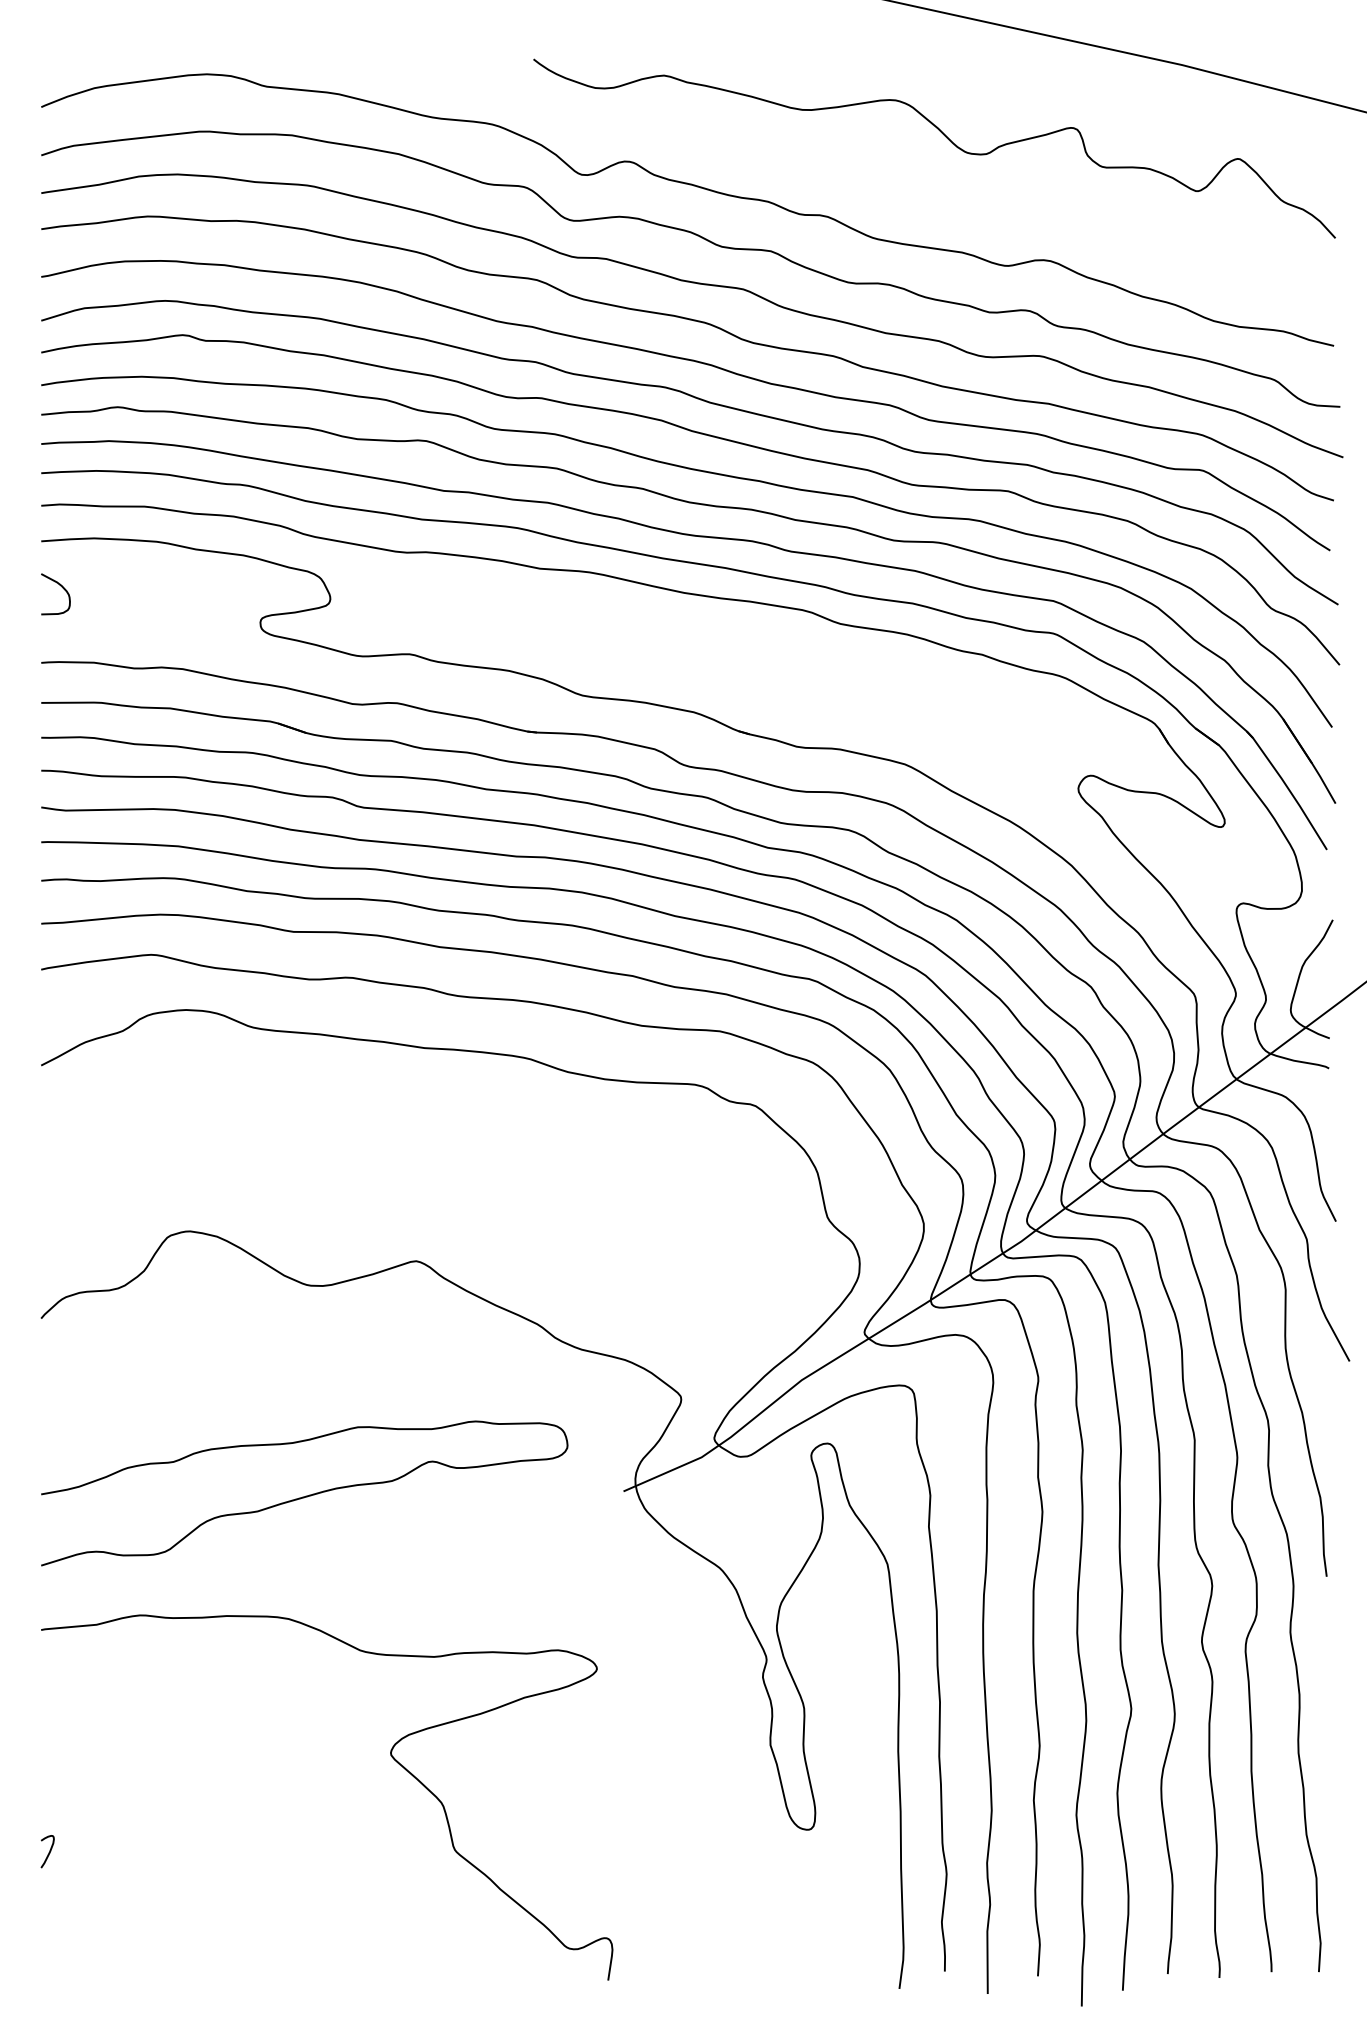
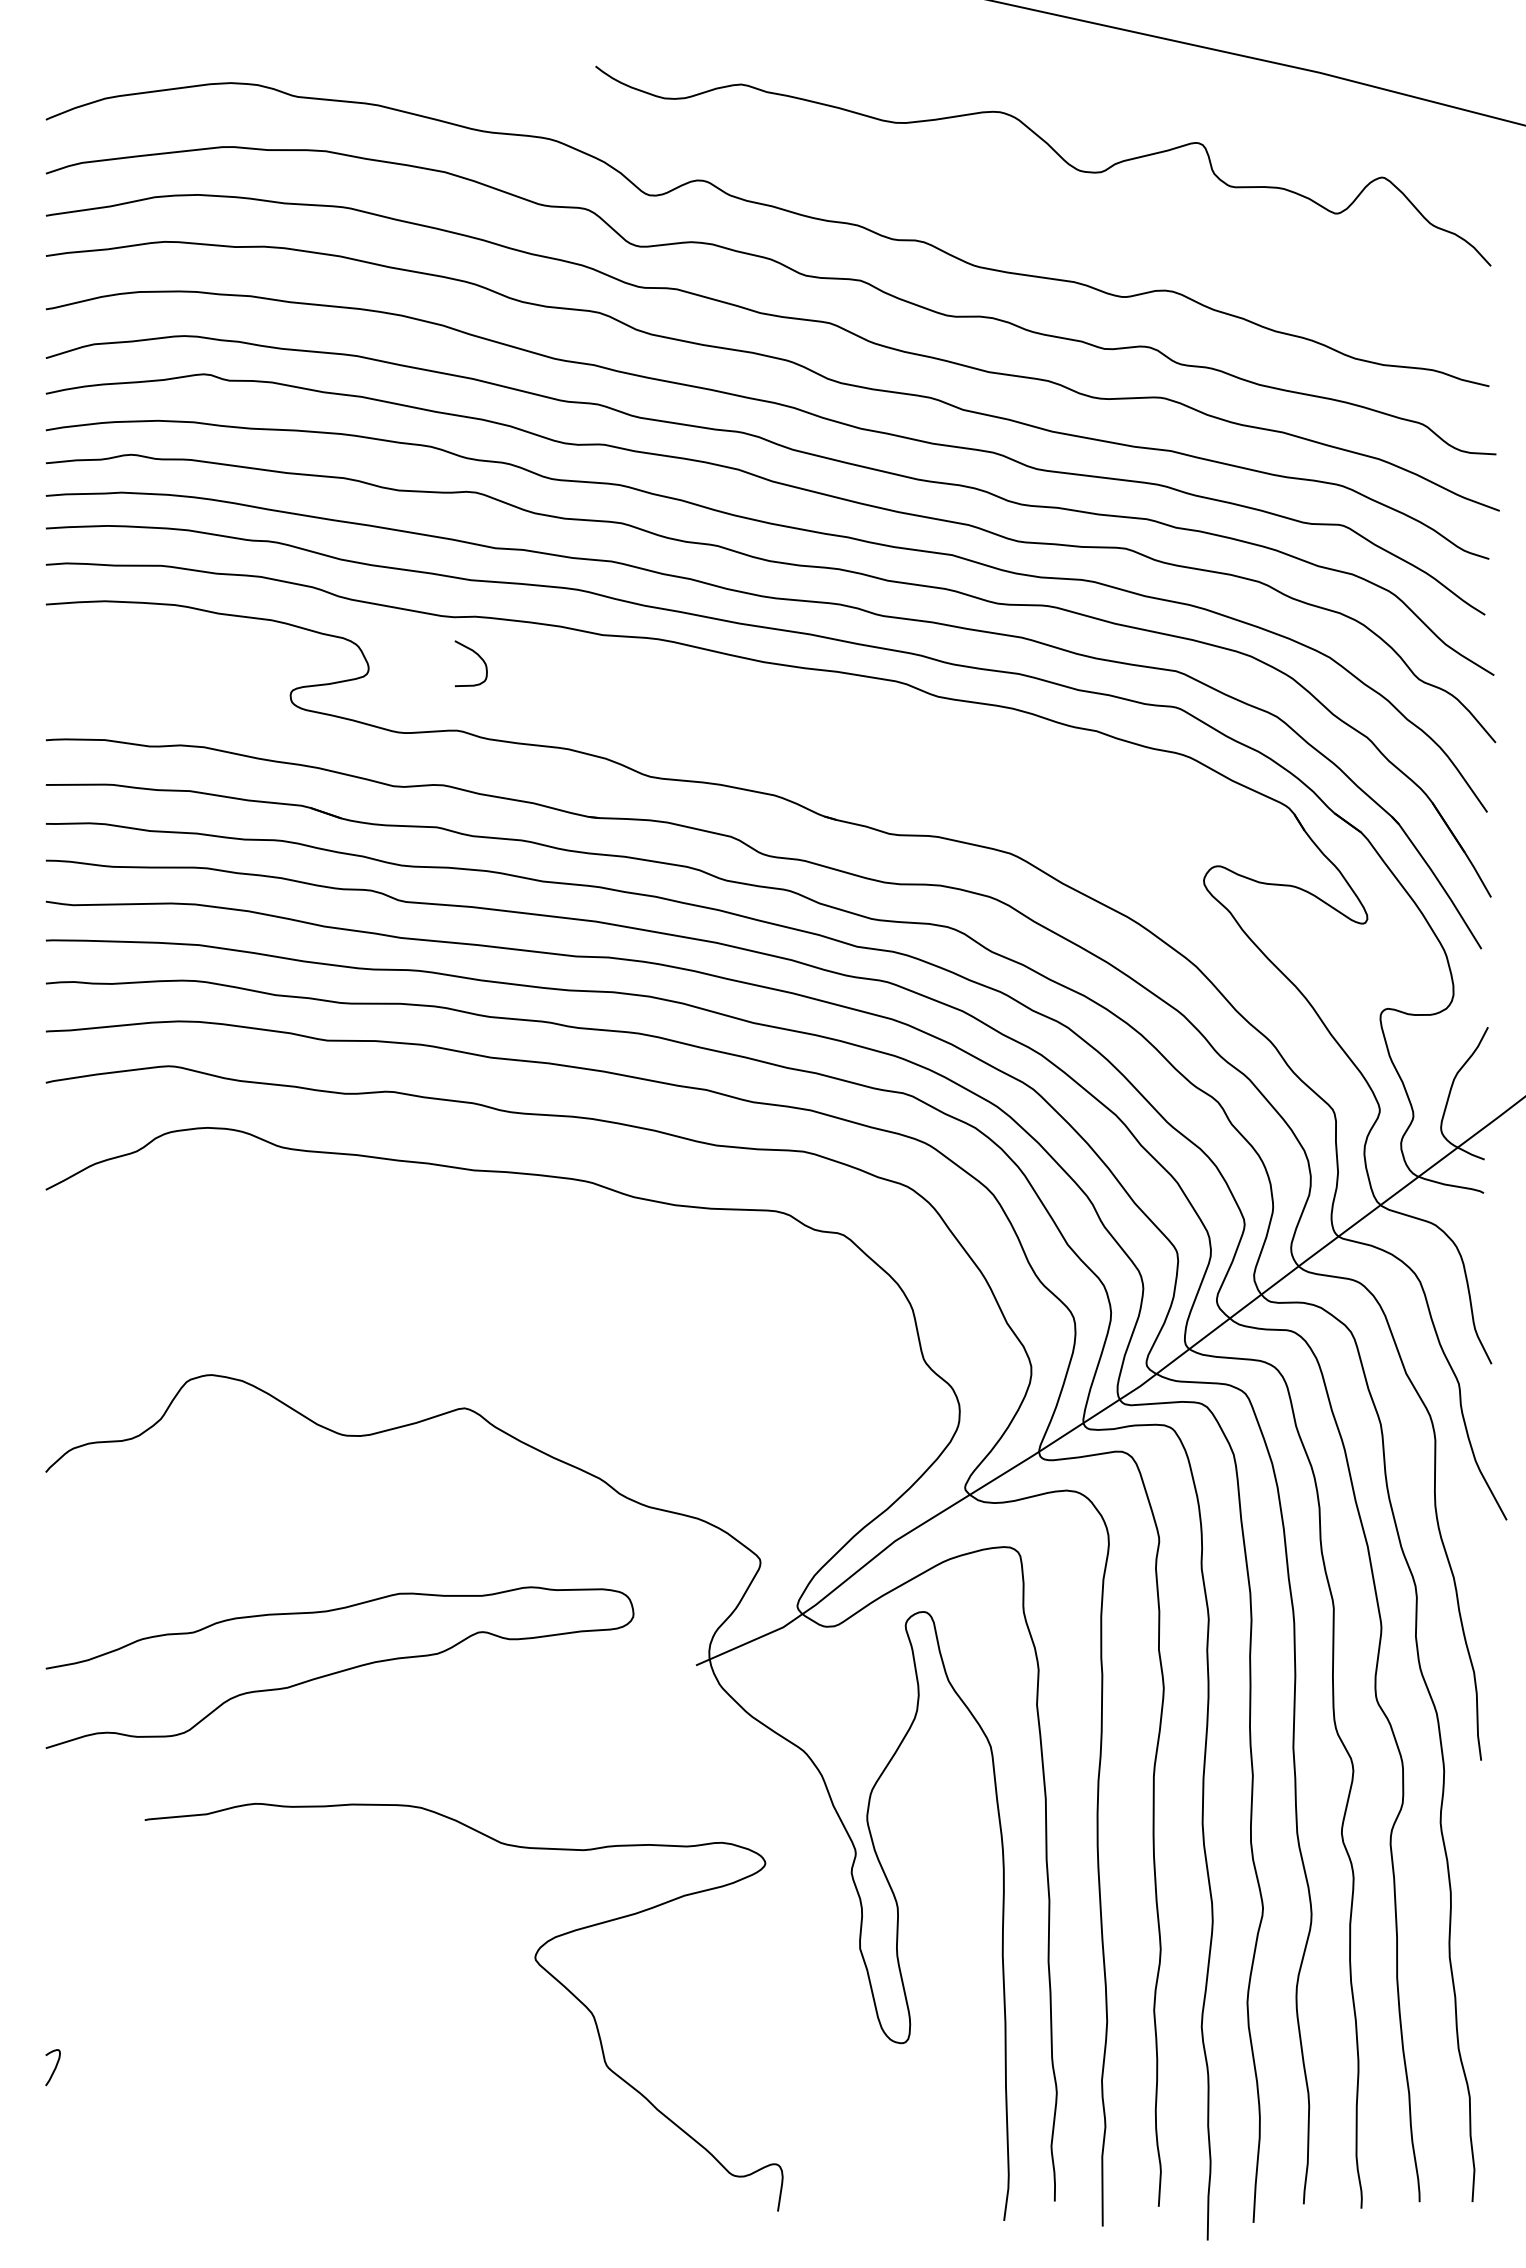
curve: (61, 586) -> (477, 655), moved
curve: (391, 1756) -> (535, 1961), moved

